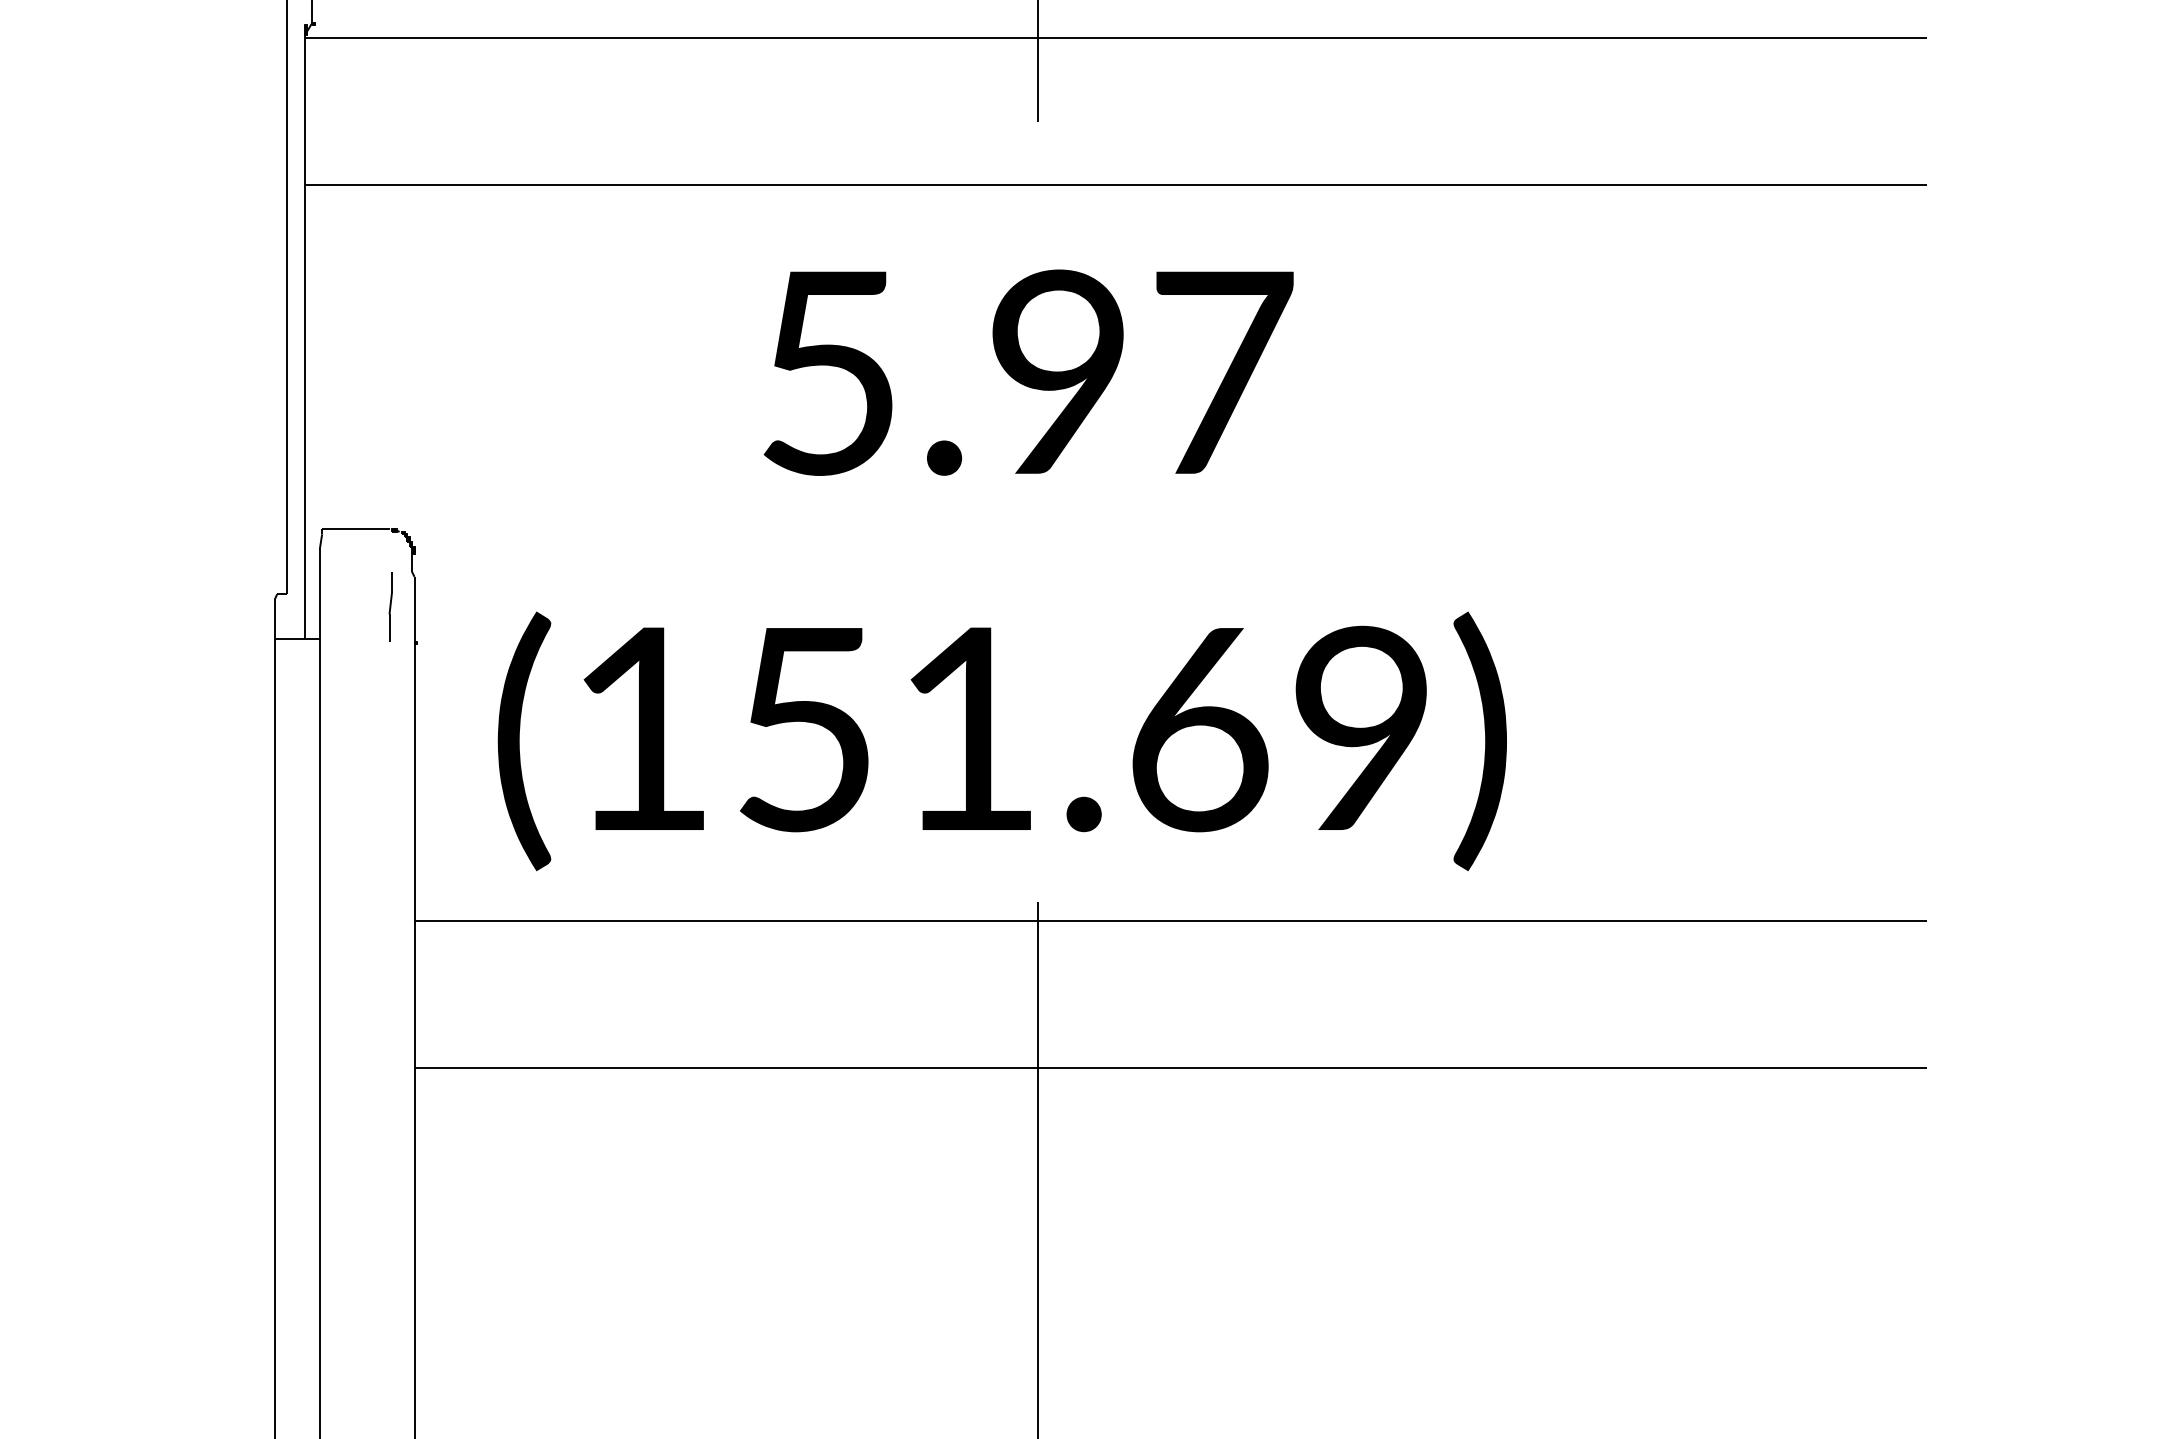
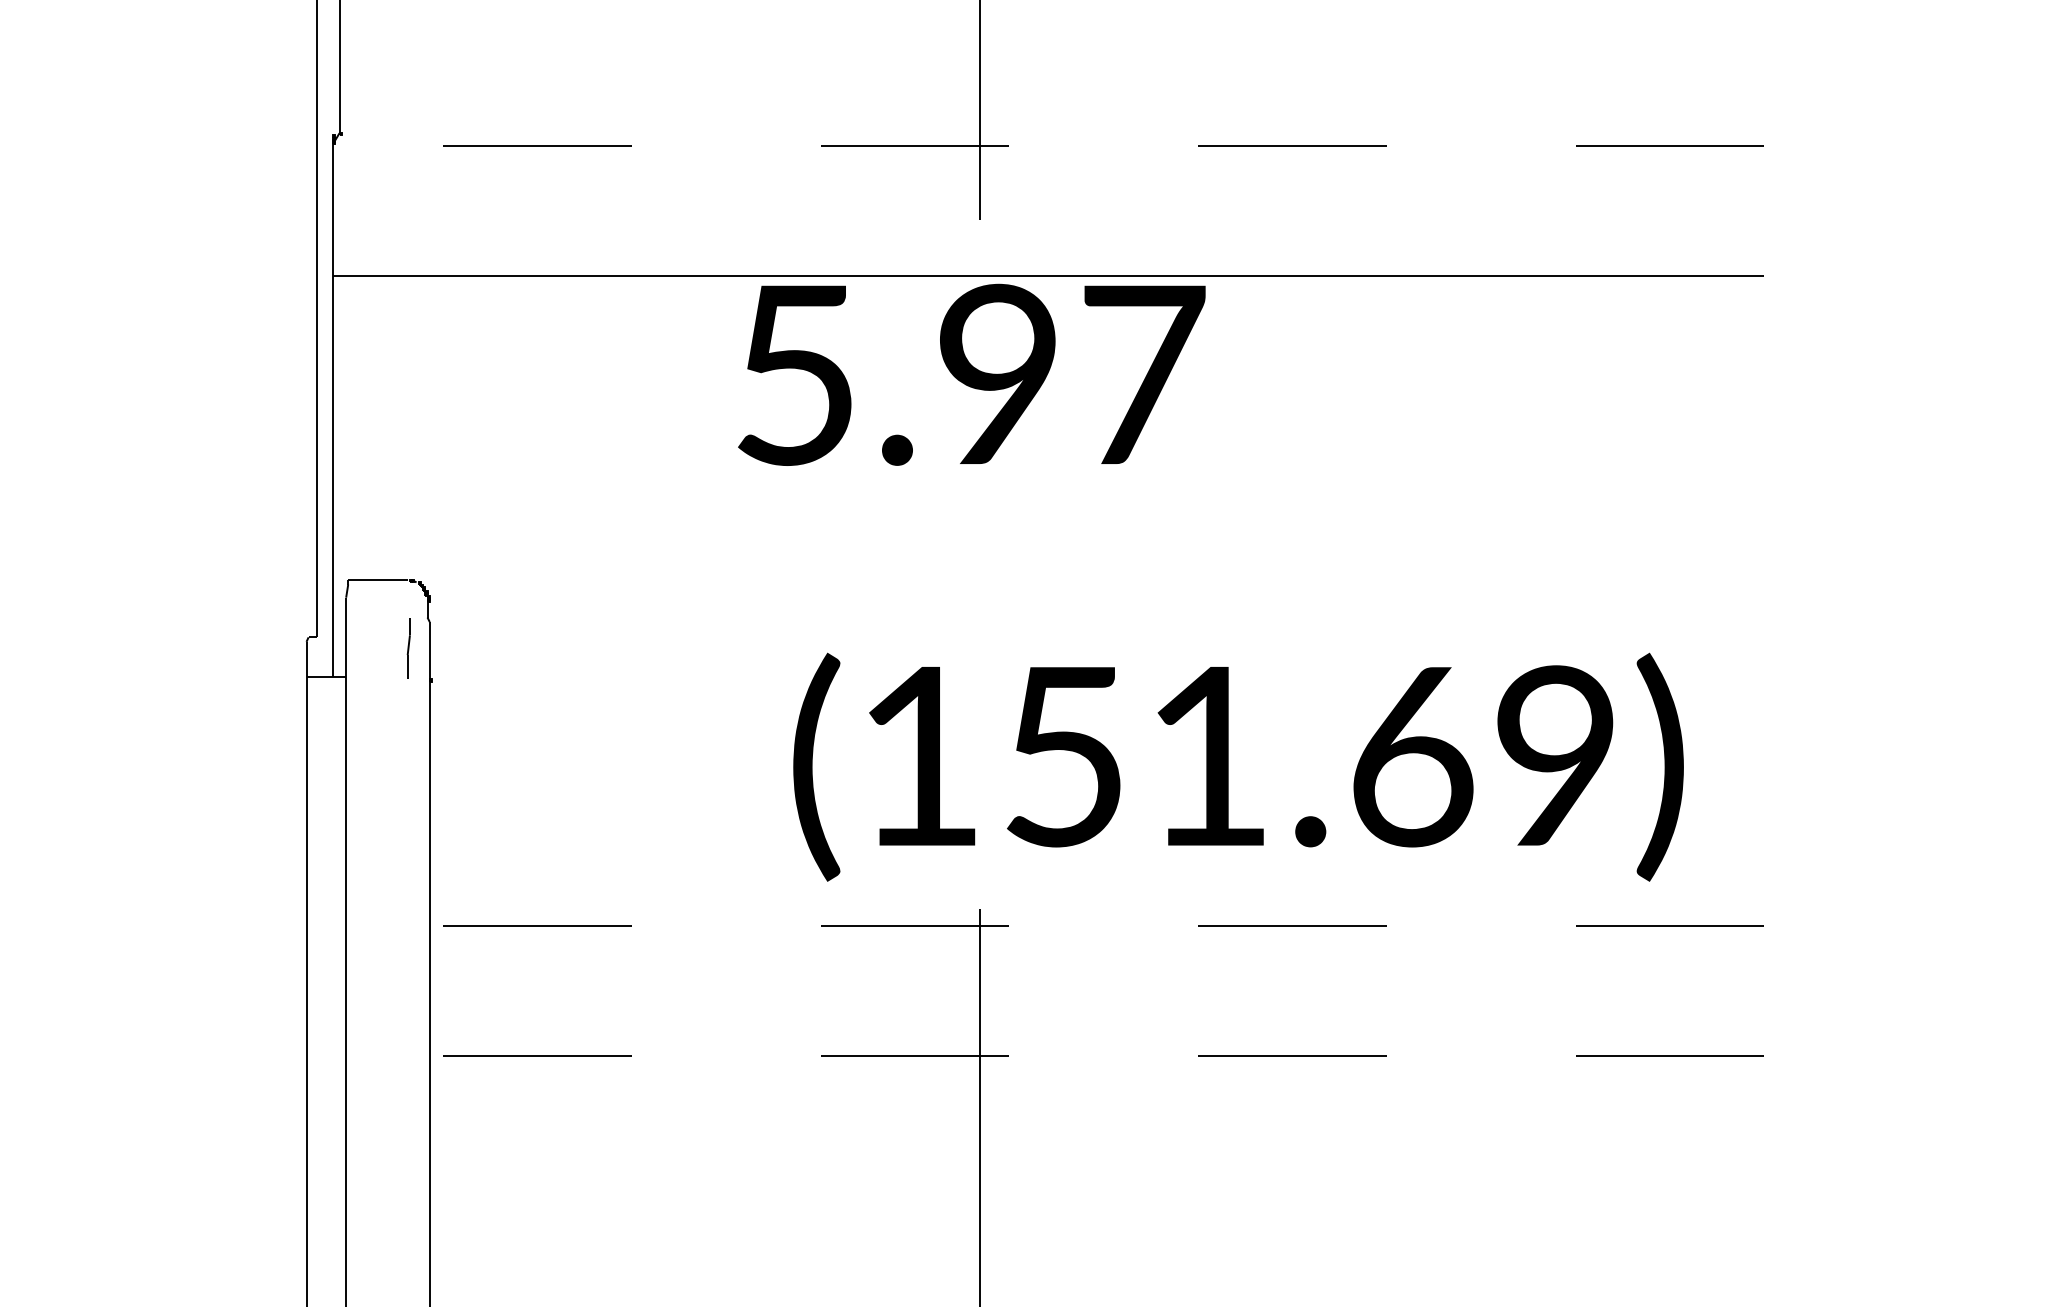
line: (1115, 37) -> (1048, 146), solid -> dashed
text: (1028, 372) -> (971, 374), moved
text: (1002, 740) -> (1238, 766), moved
line: (1170, 920) -> (1096, 925), solid -> dashed
line: (1170, 1067) -> (1096, 1055), solid -> dashed

